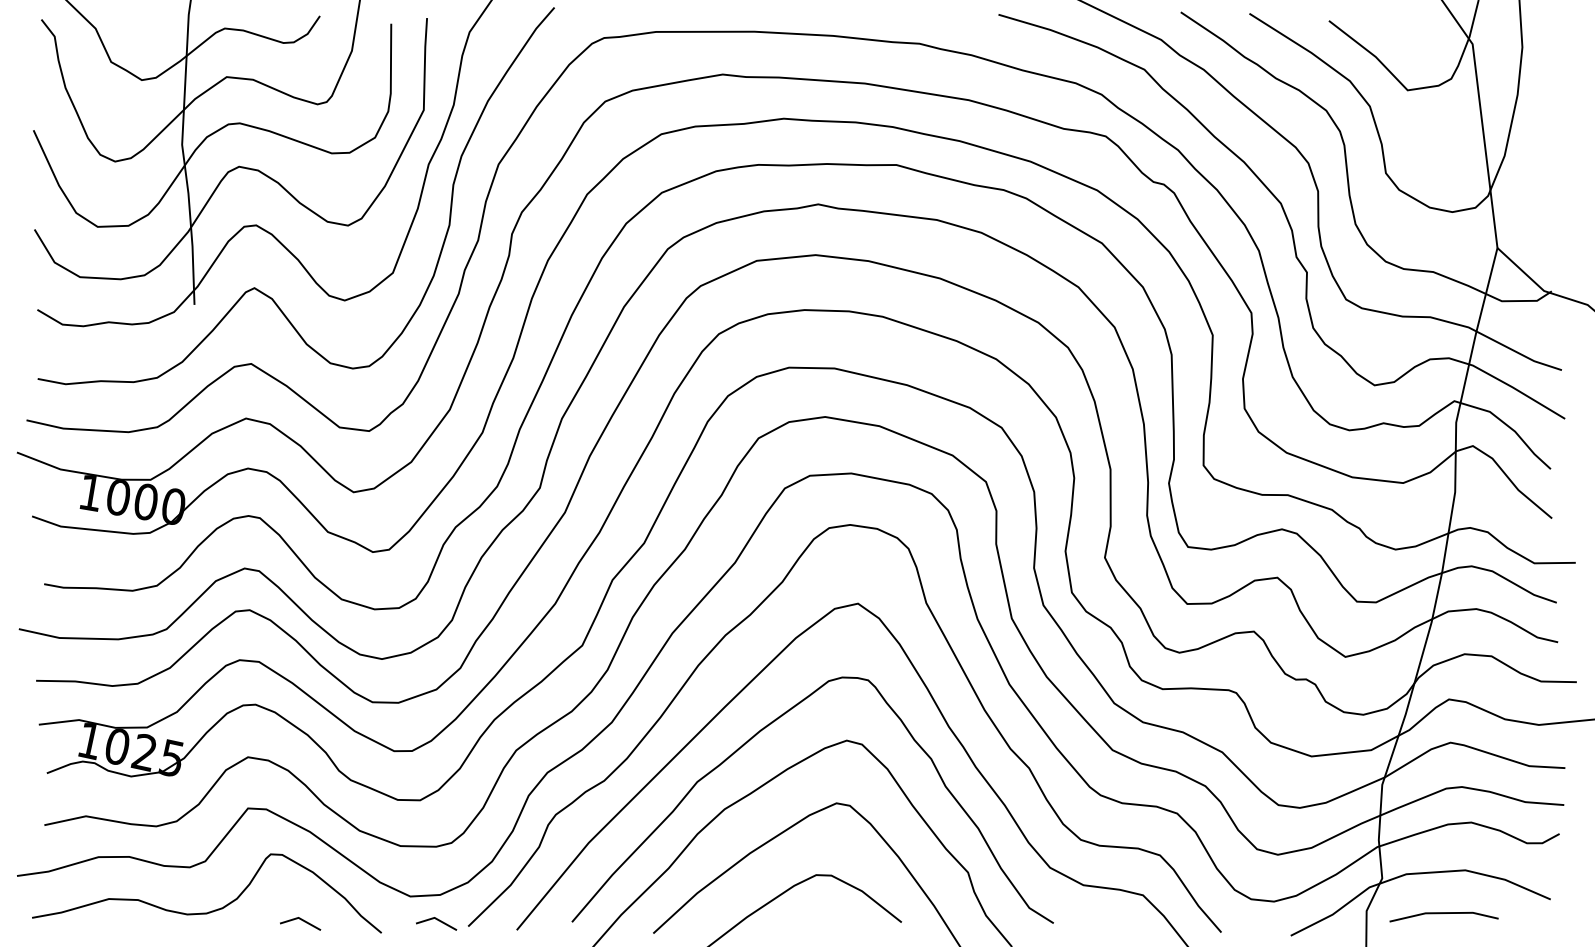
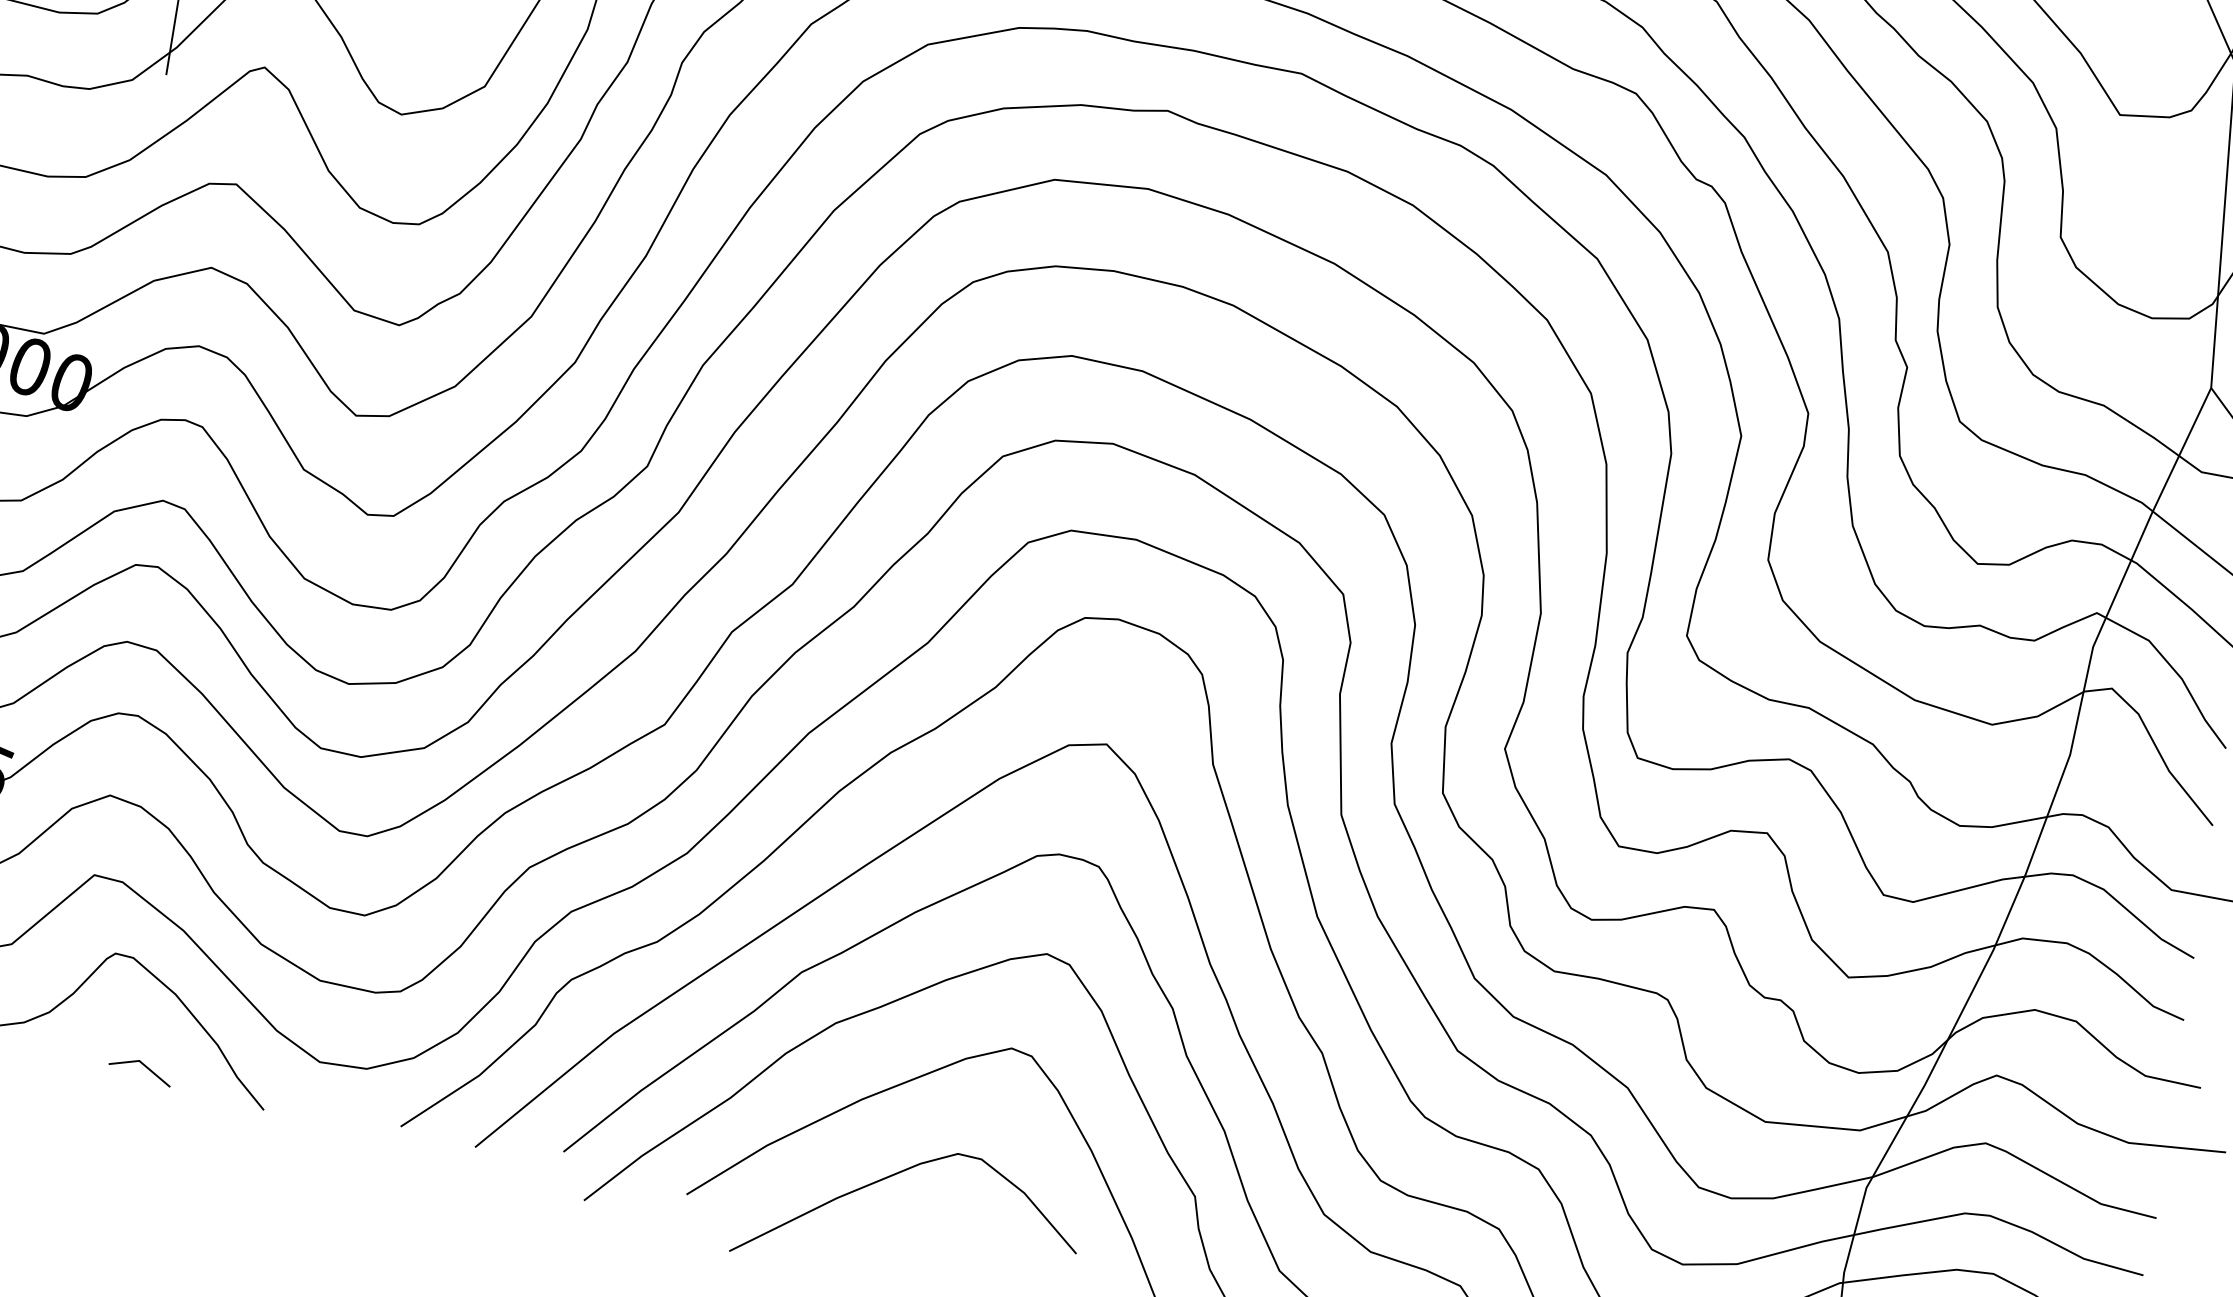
line: (438, 921) -> (355, 1109), removed

